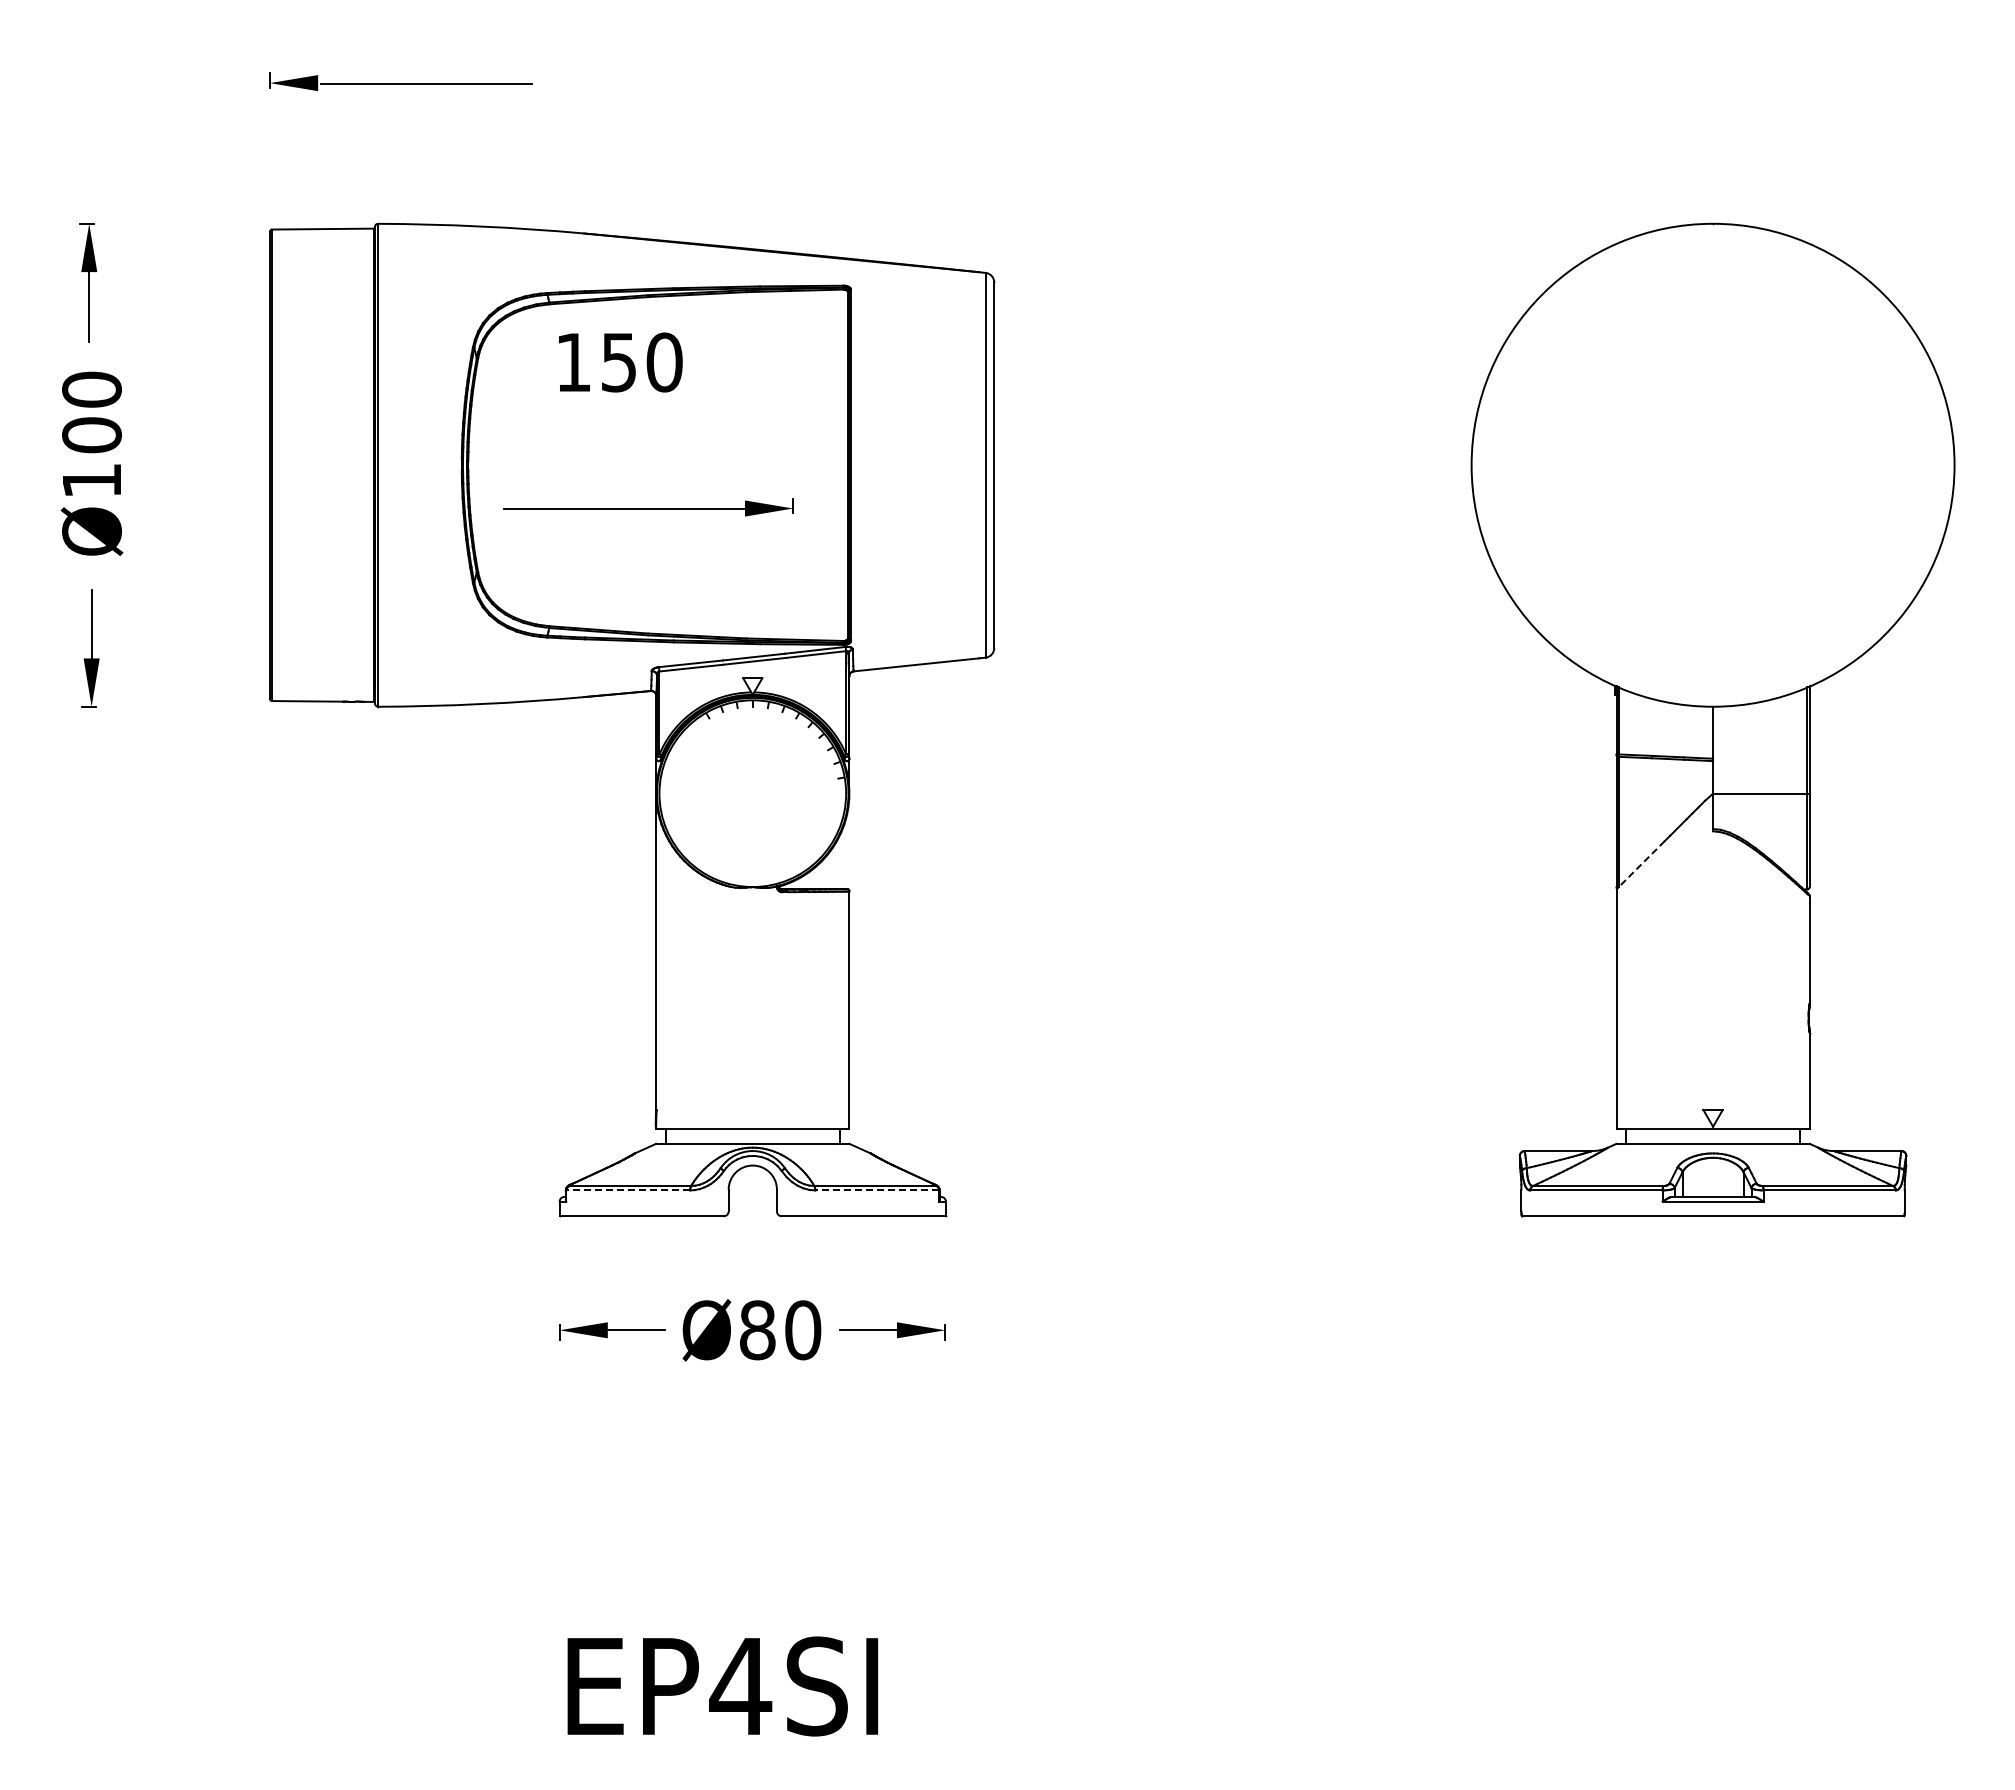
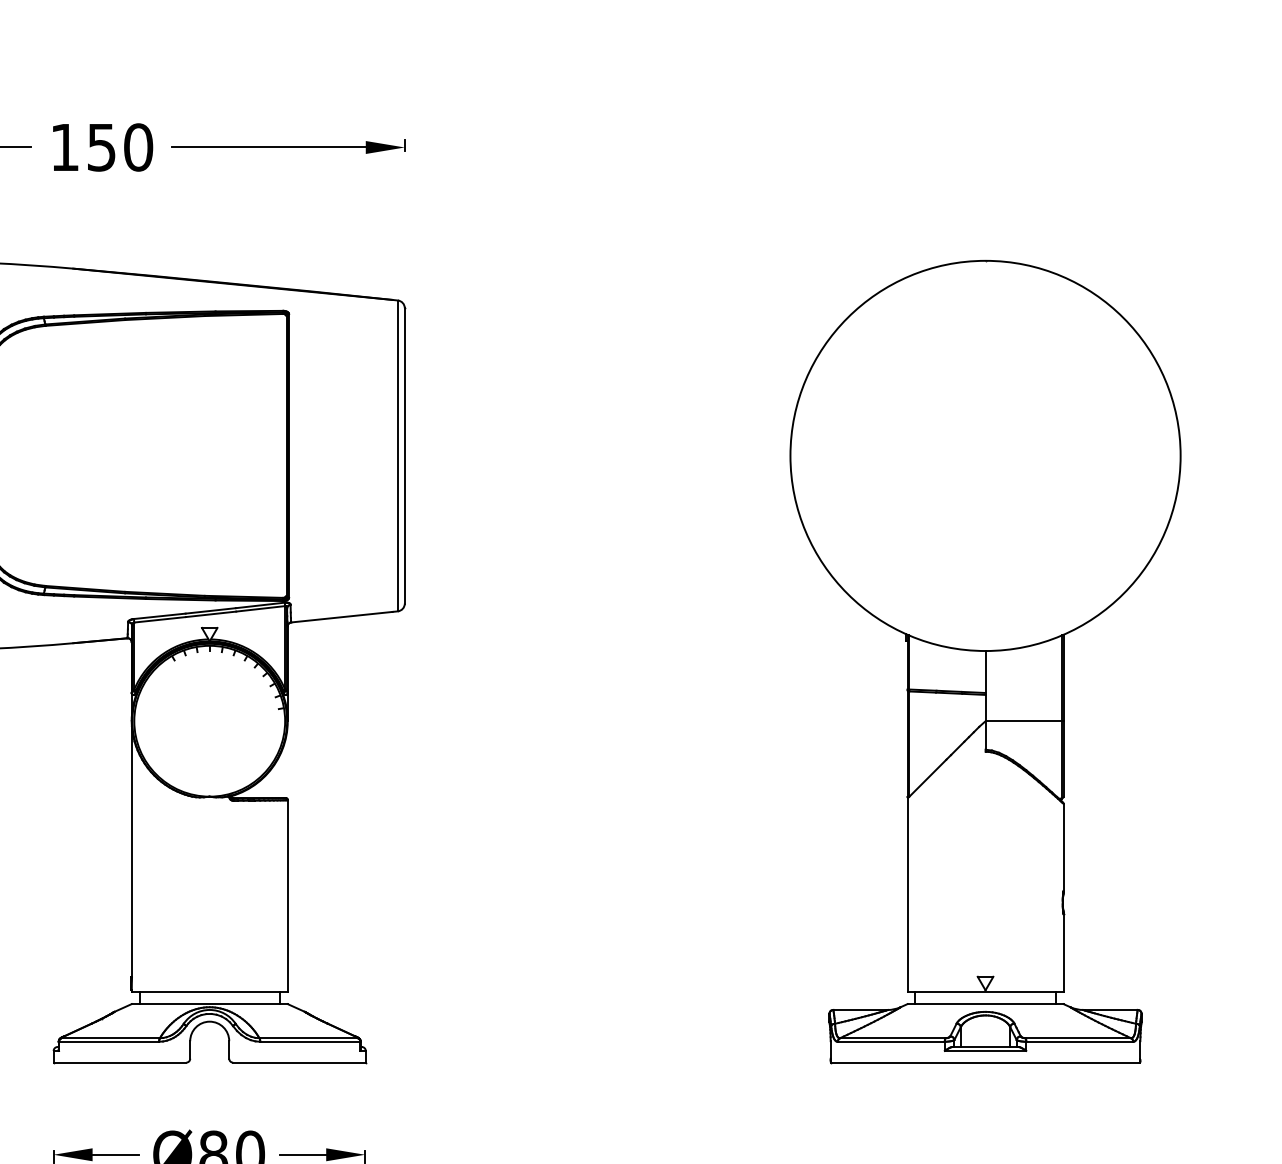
text: (620, 362) -> (102, 147), moved
part: (648, 507) -> (287, 146), moved
line: (1641, 864) -> (927, 778), dashed -> solid
line: (628, 1190) -> (109, 1041), dashed -> solid
line: (877, 1190) -> (310, 1041), dashed -> solid

